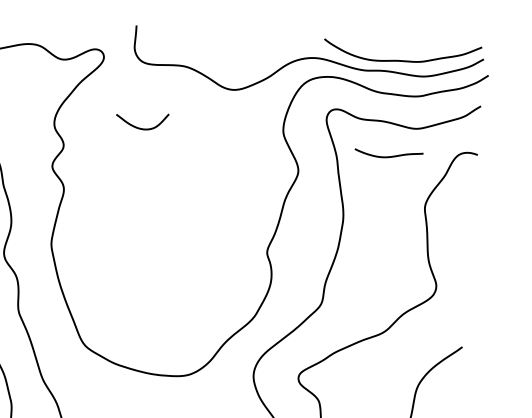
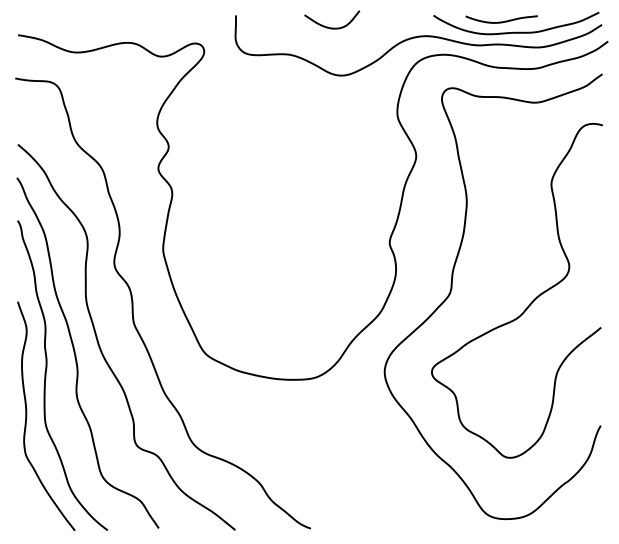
curve: (142, 128) -> (332, 27), moved
curve: (388, 156) -> (501, 21), moved

